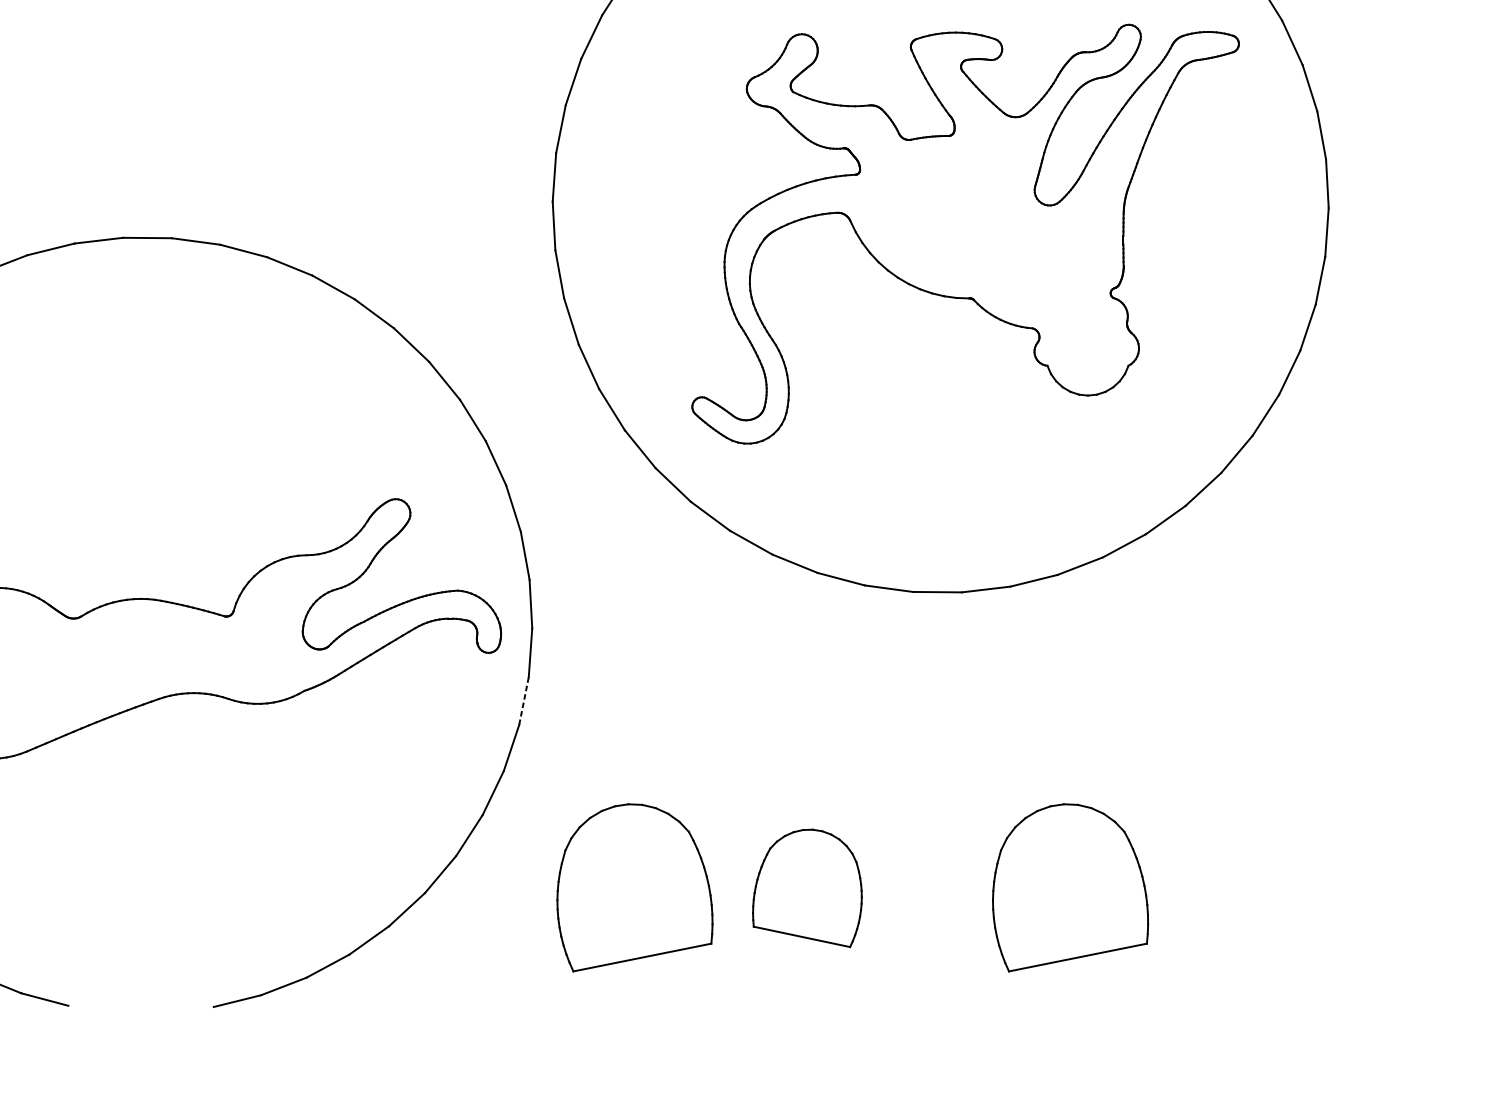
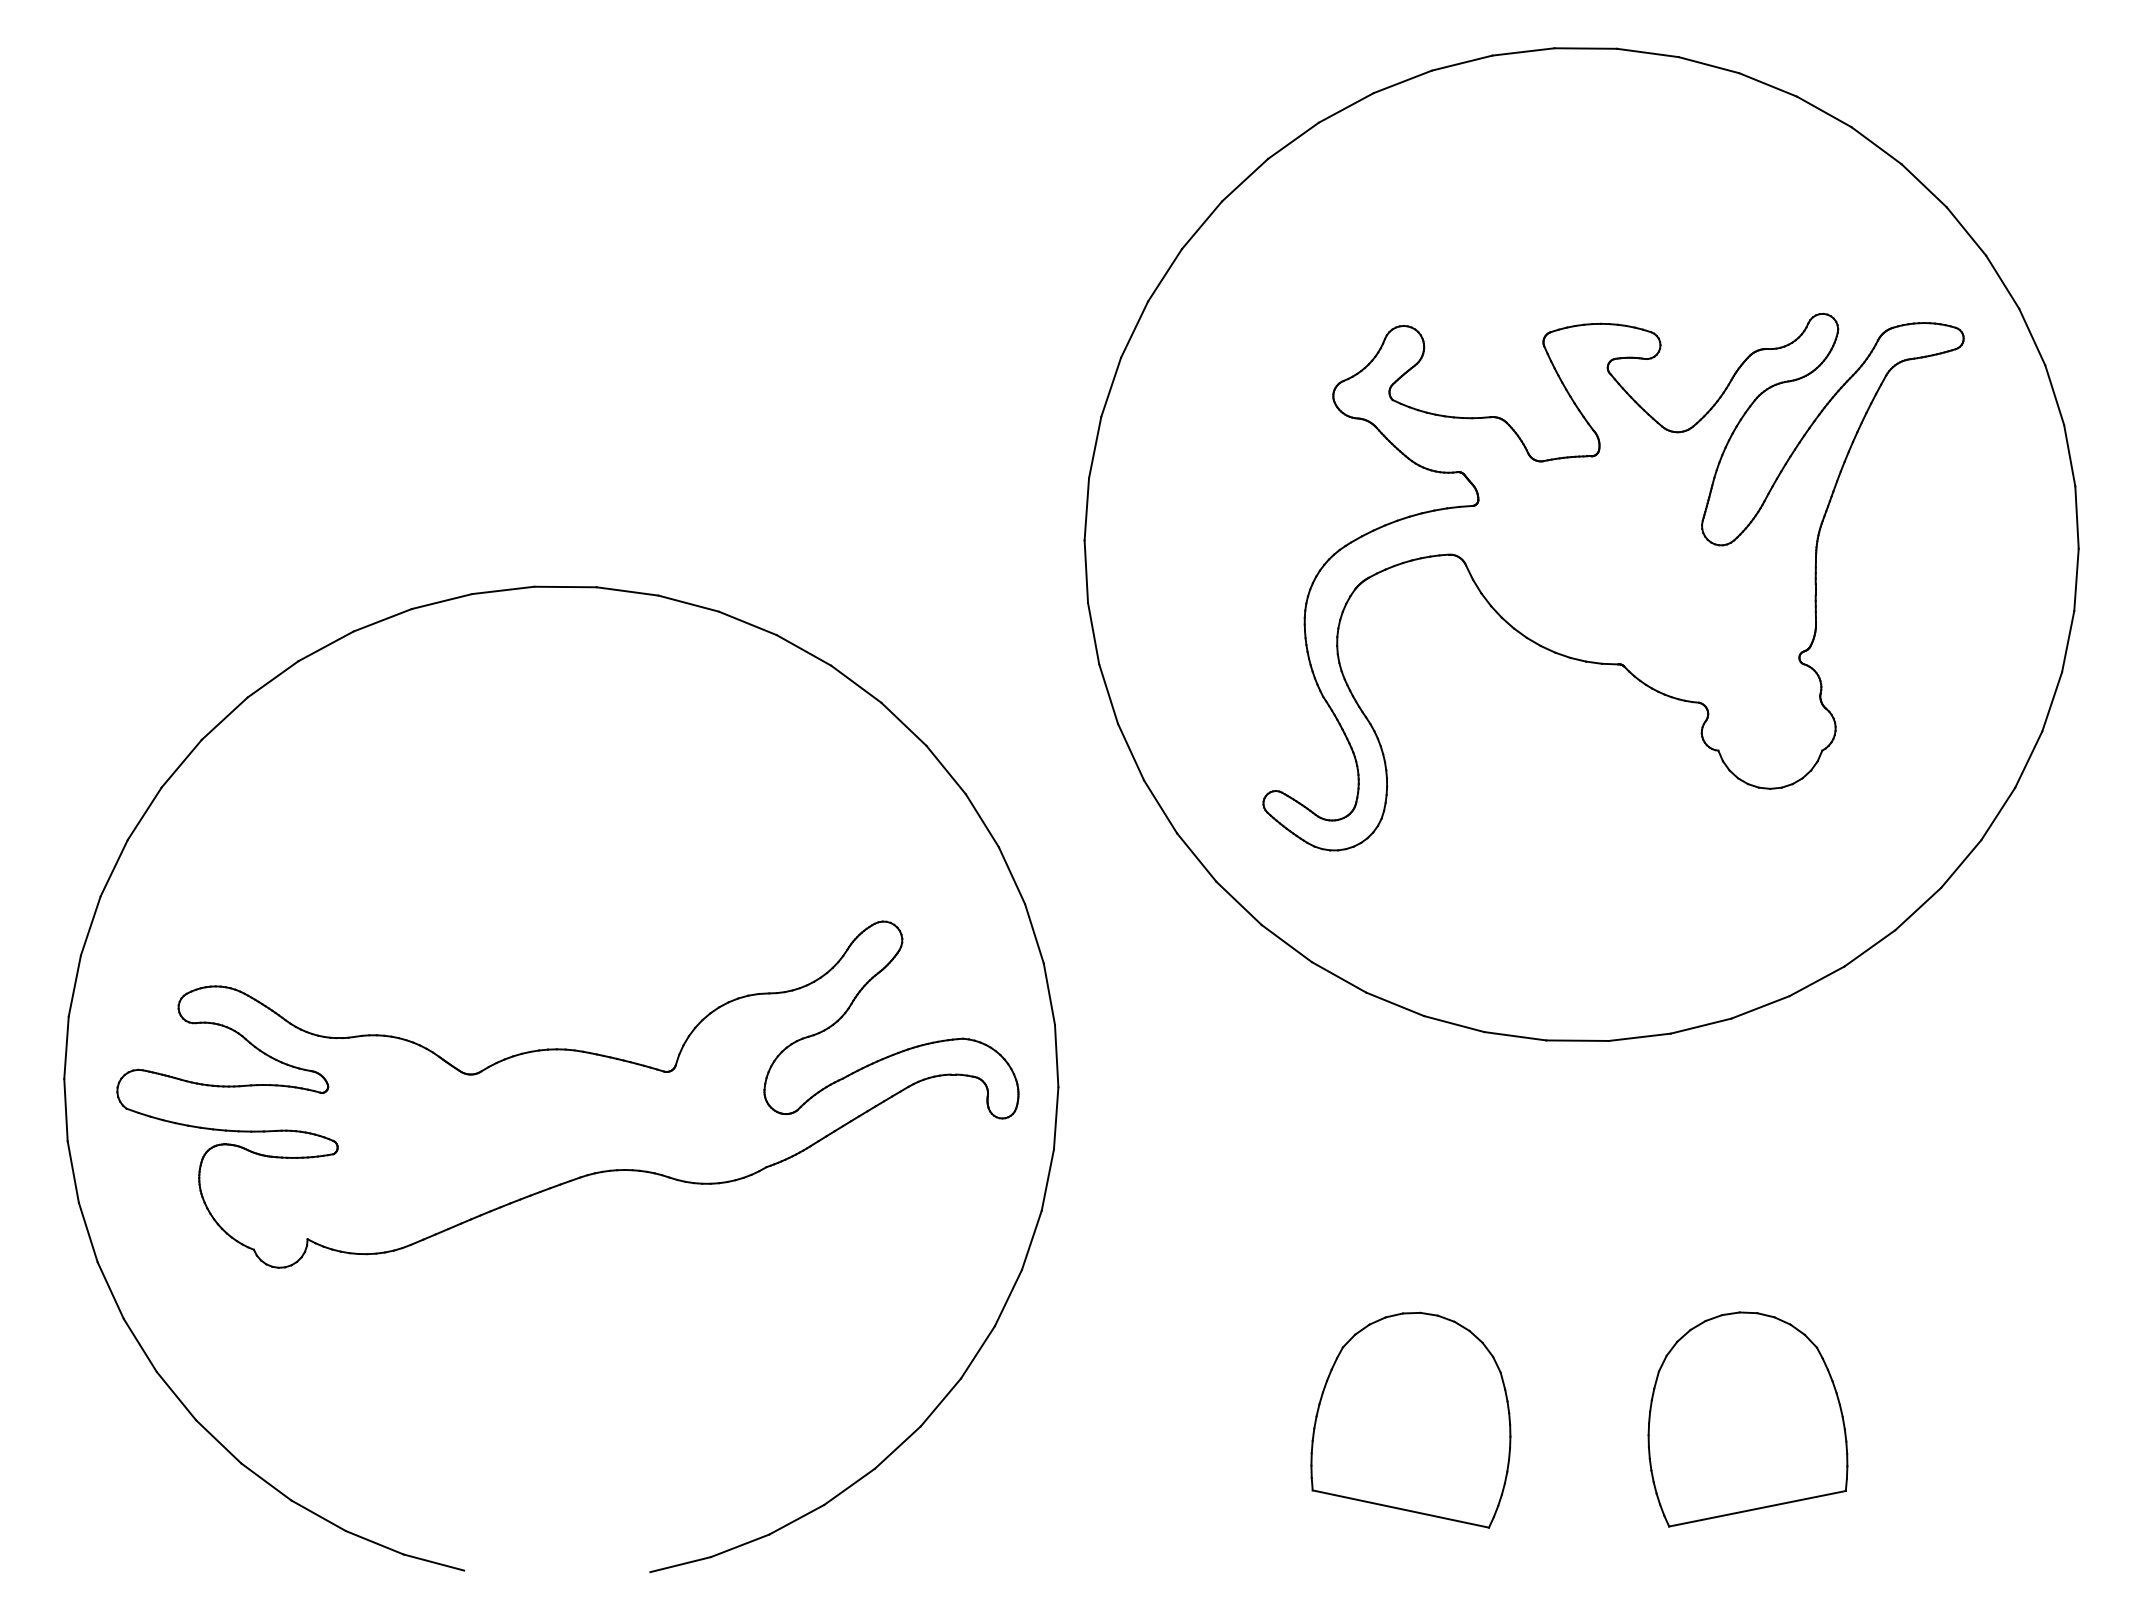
line: (523, 700) -> (1047, 1179), dashed -> solid
part: (634, 887) -> (1189, 1419), removed
part: (807, 887) -> (1410, 1419), size x1.43

